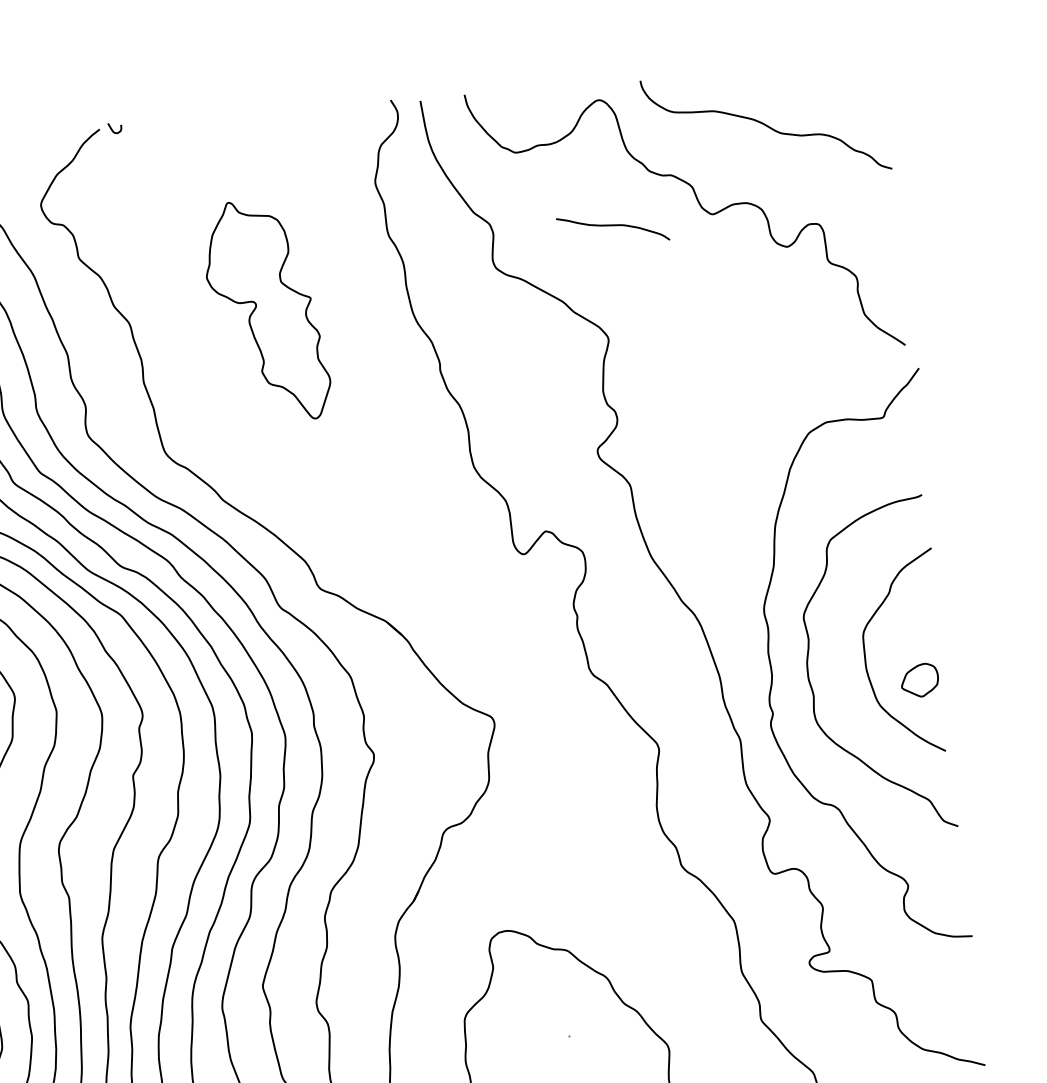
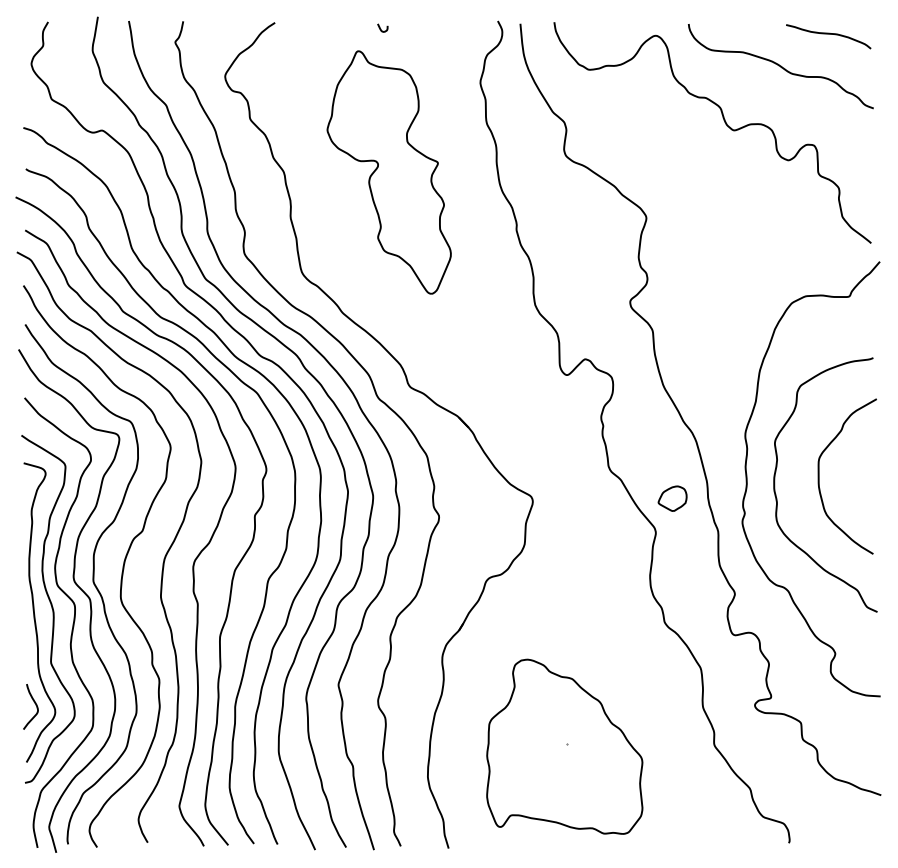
curve: (113, 129) -> (381, 28), moved
curve: (612, 226) -> (828, 34), moved
part: (266, 311) -> (388, 172), size x1.43
part: (919, 680) -> (672, 498), moved

